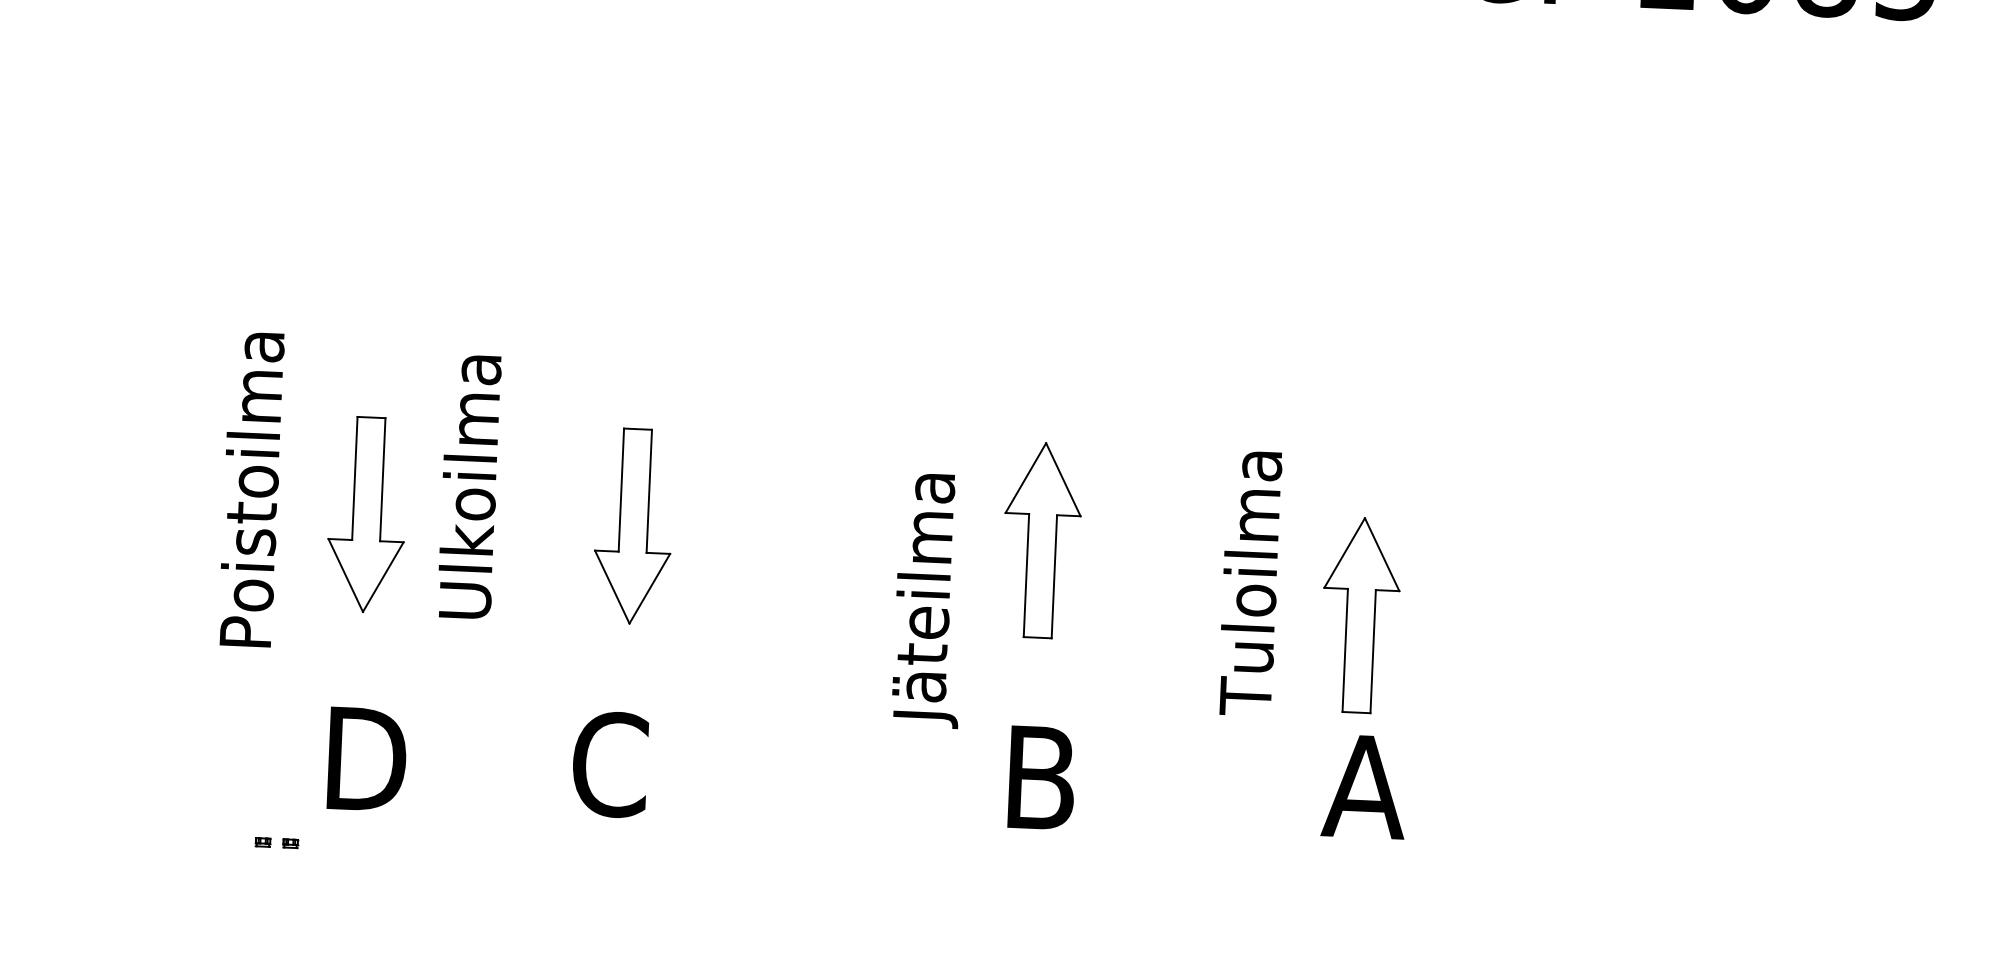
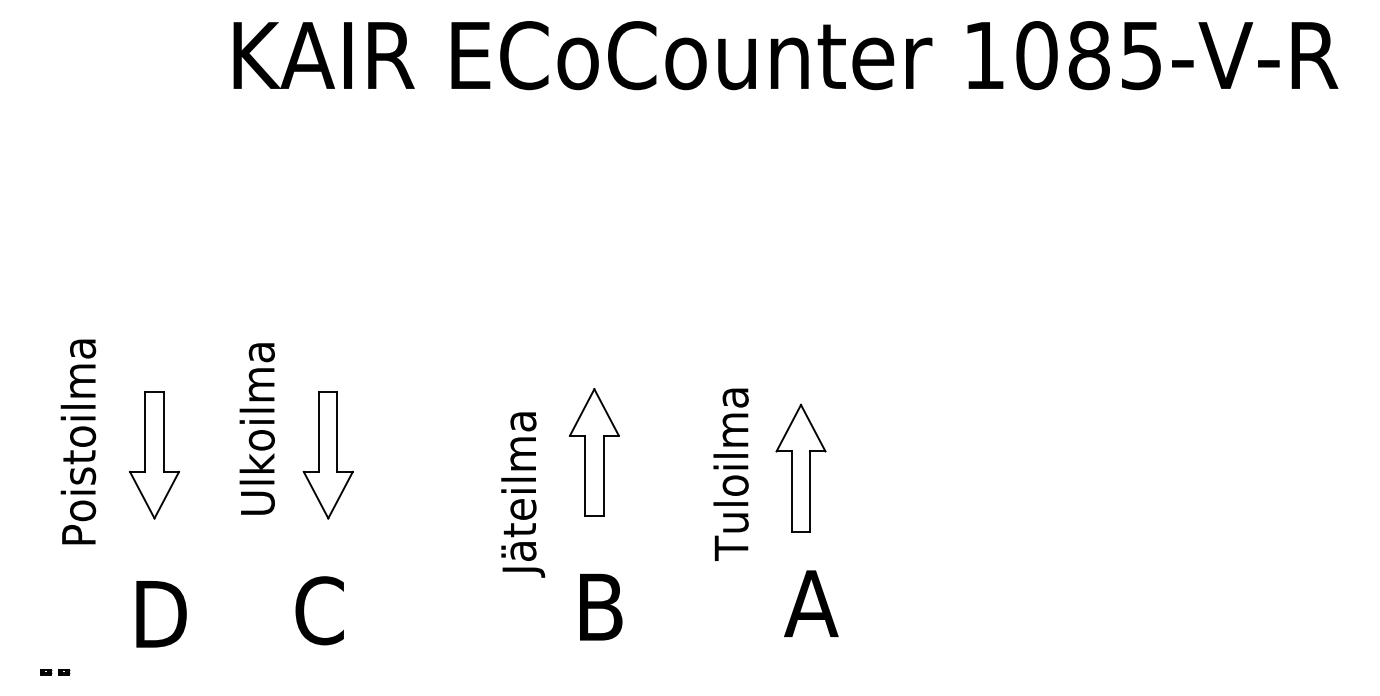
text: (468, 486) -> (256, 428), moved
part: (1360, 614) -> (800, 467), moved
part: (277, 843) -> (55, 672), moved

